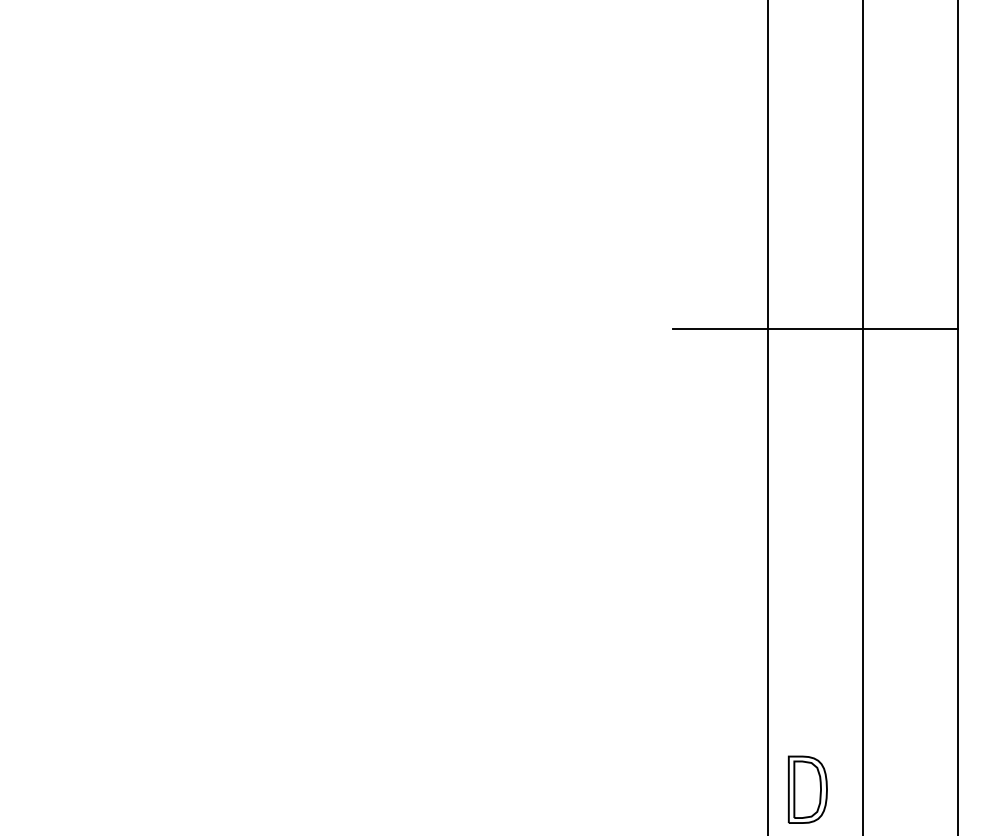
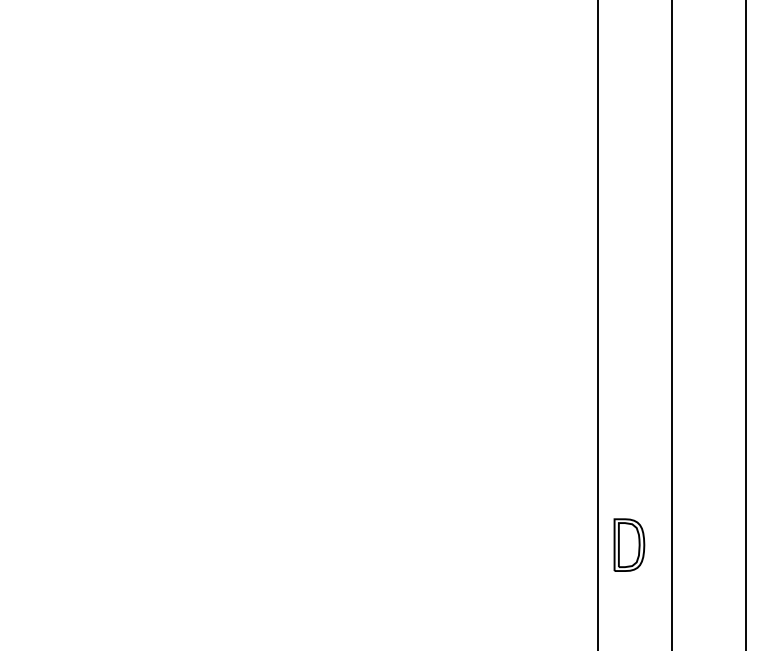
line: (815, 329) -> (635, 256), removed
part: (807, 788) -> (629, 544), moved

